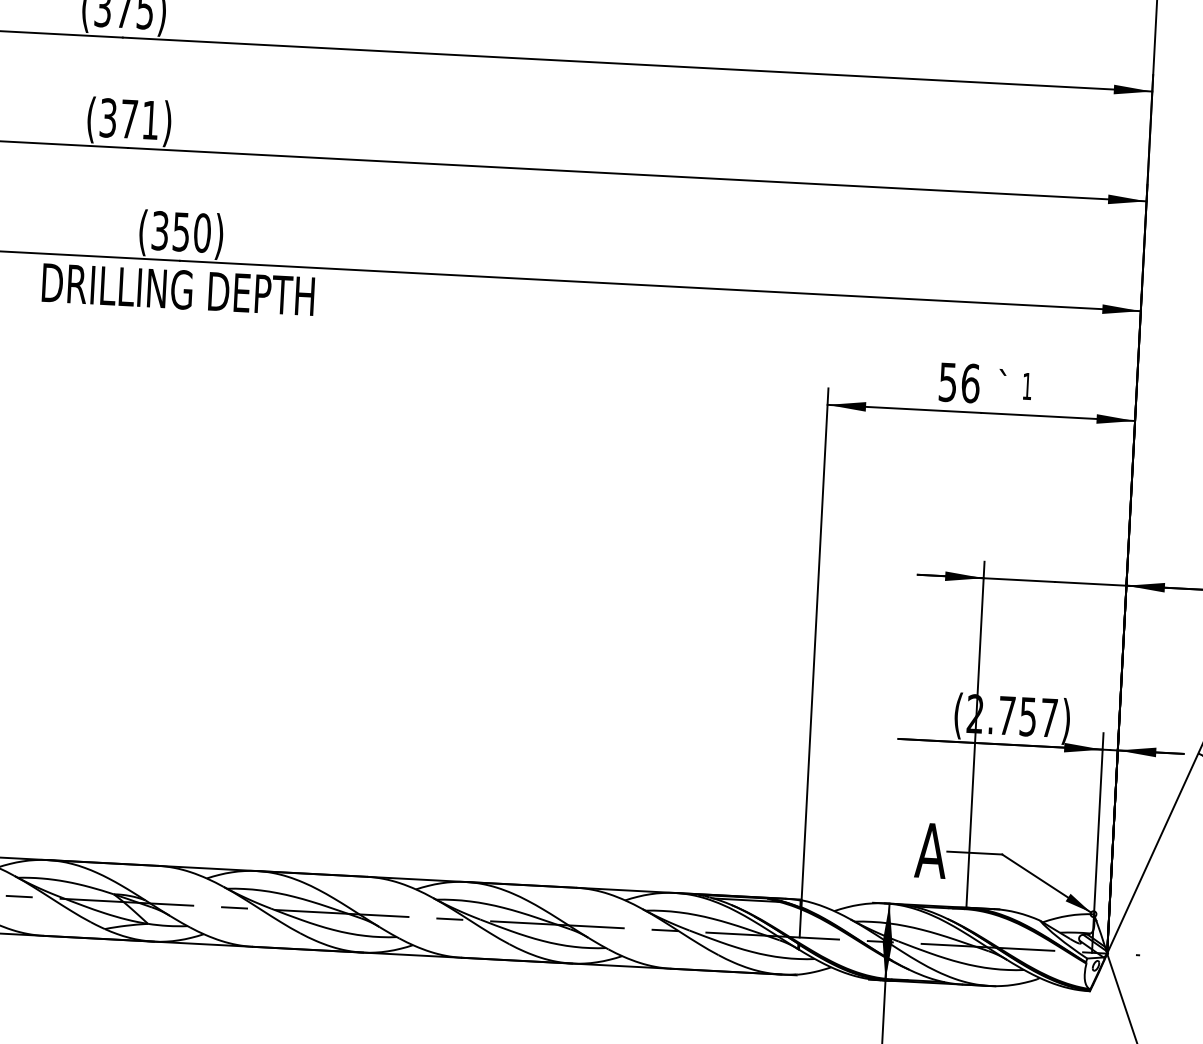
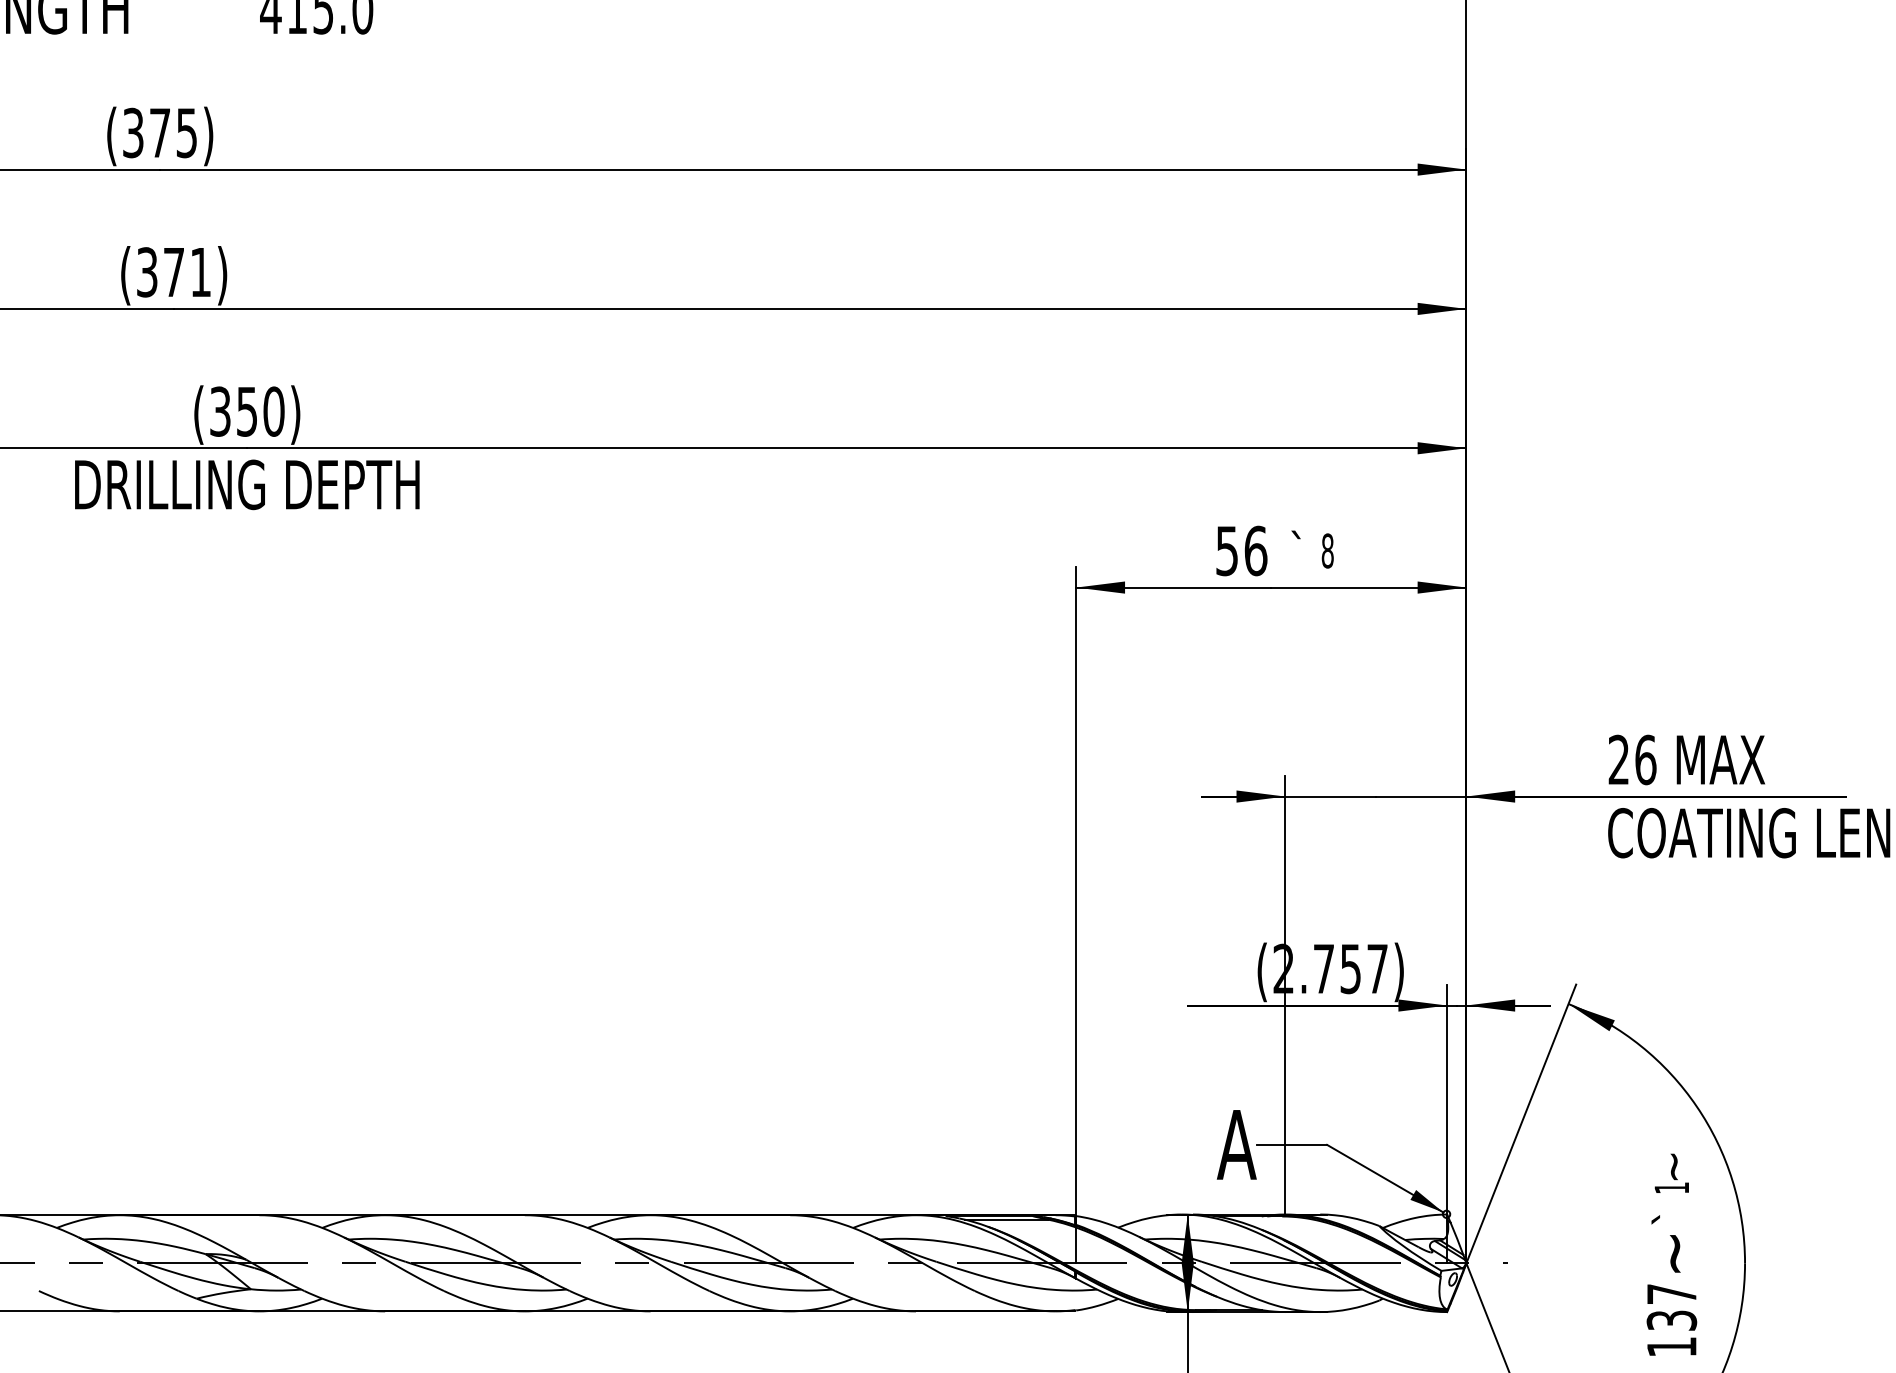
text: (1027, 386) -> (1327, 550), 1 -> 8

